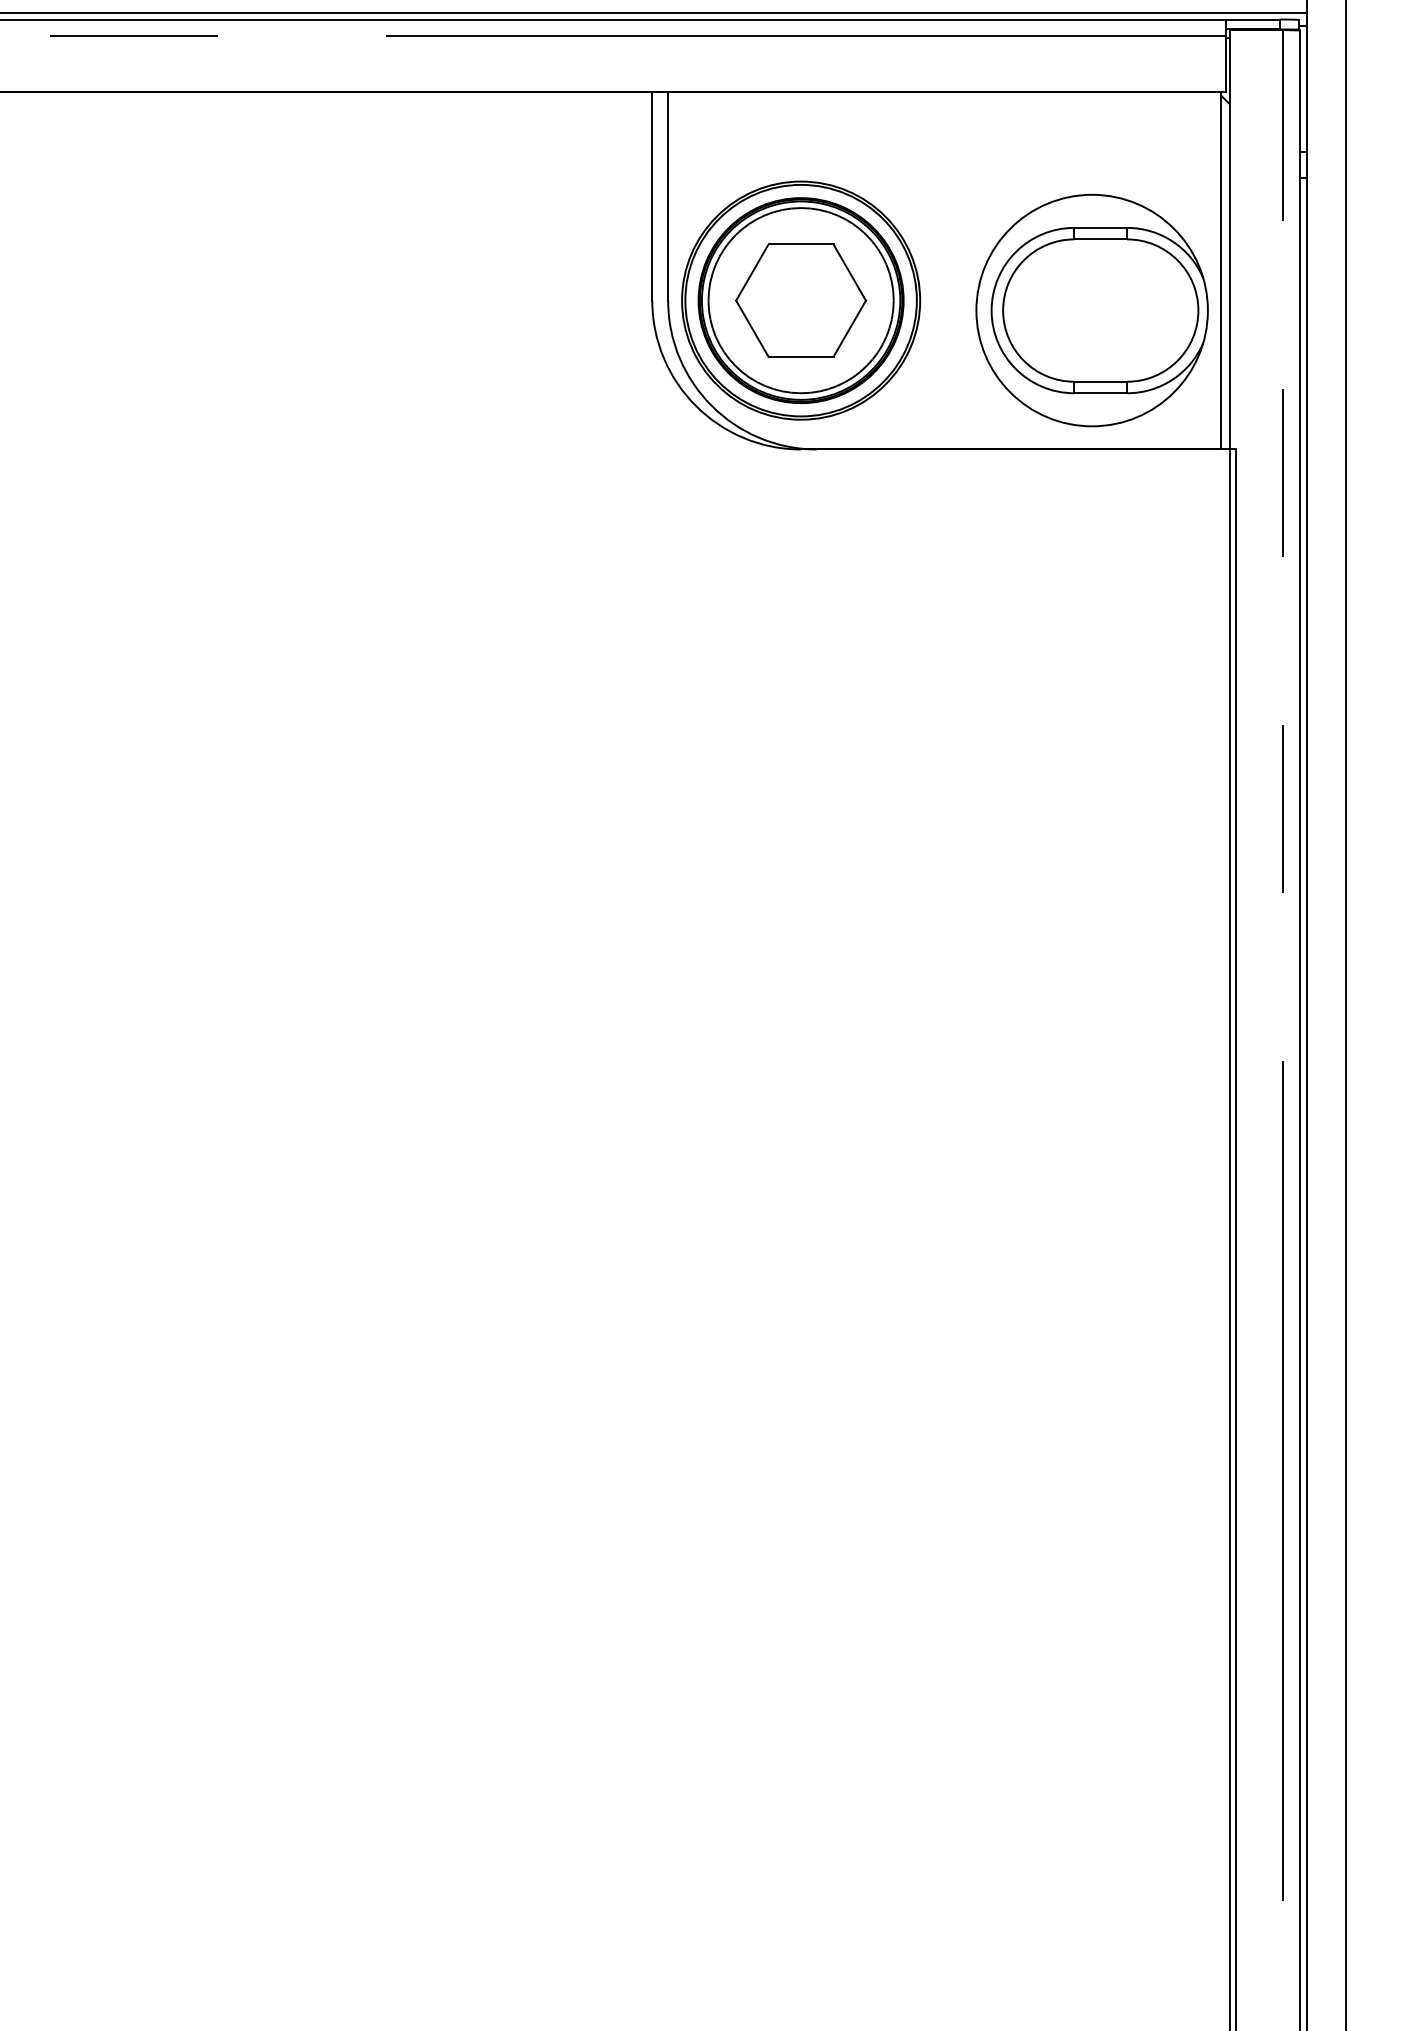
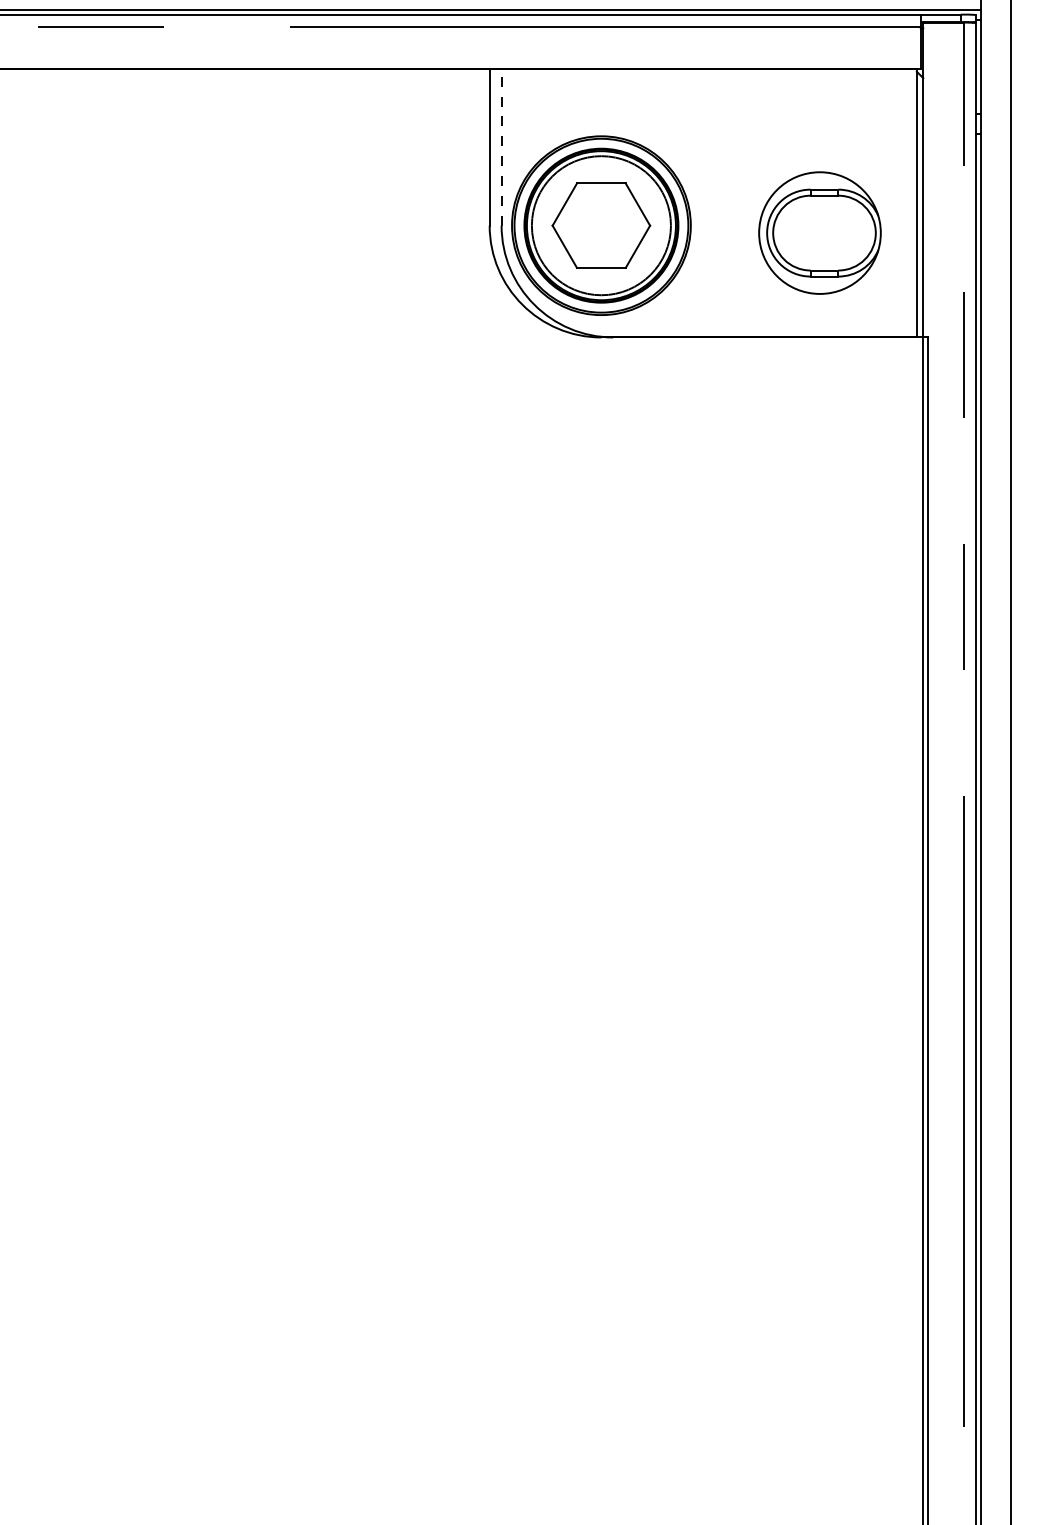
line: (668, 195) -> (501, 146), solid -> dashed
part: (1091, 309) -> (819, 232), size x0.7

